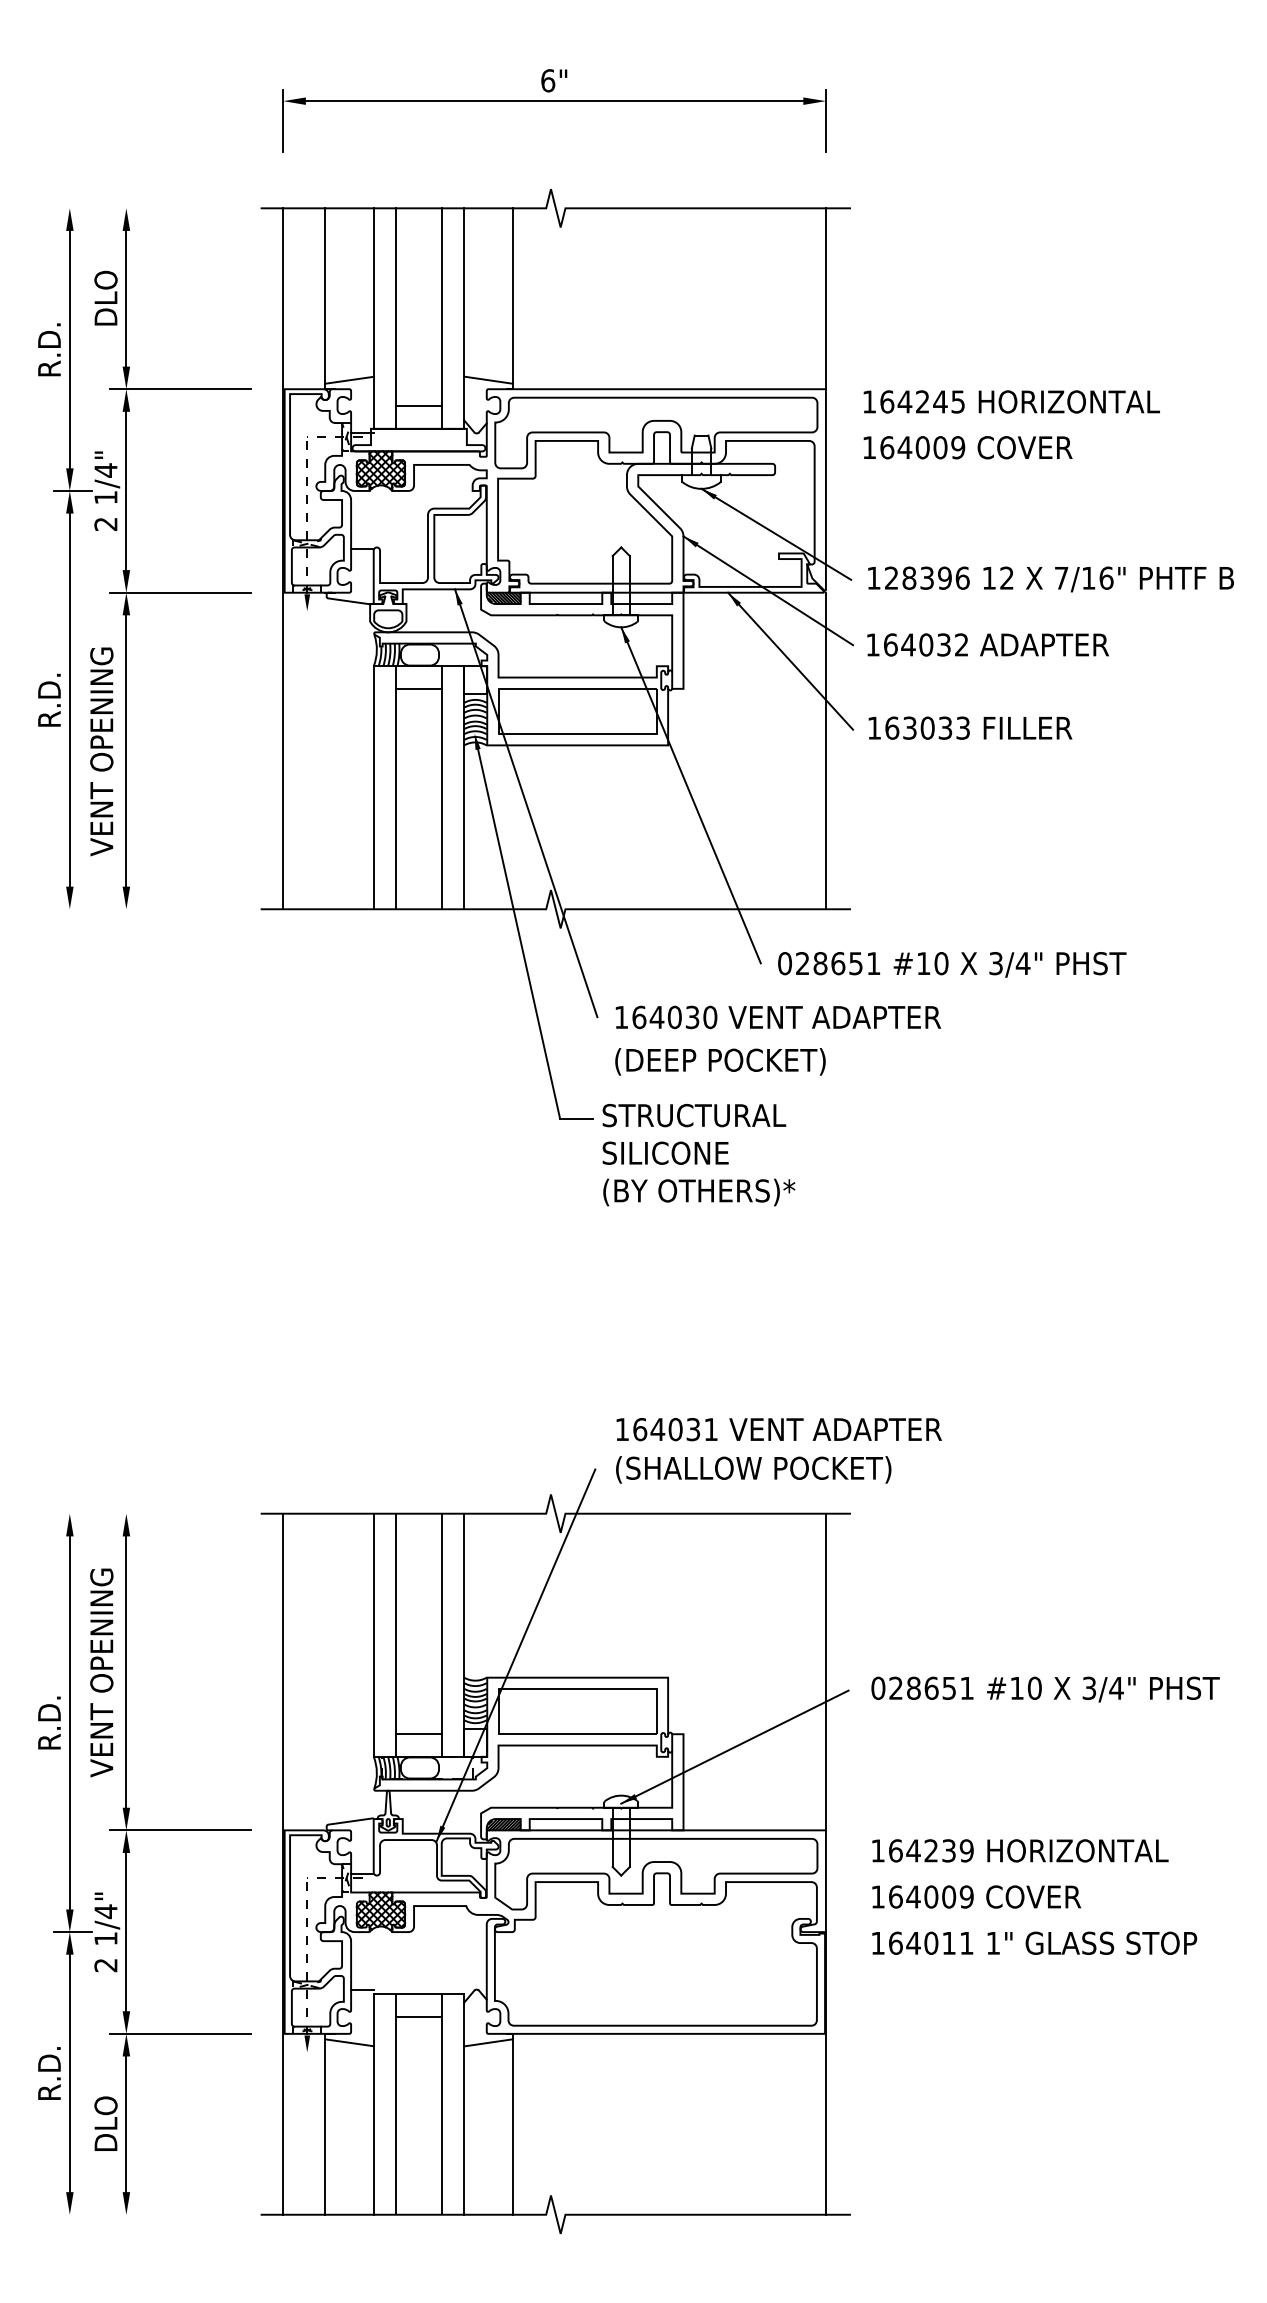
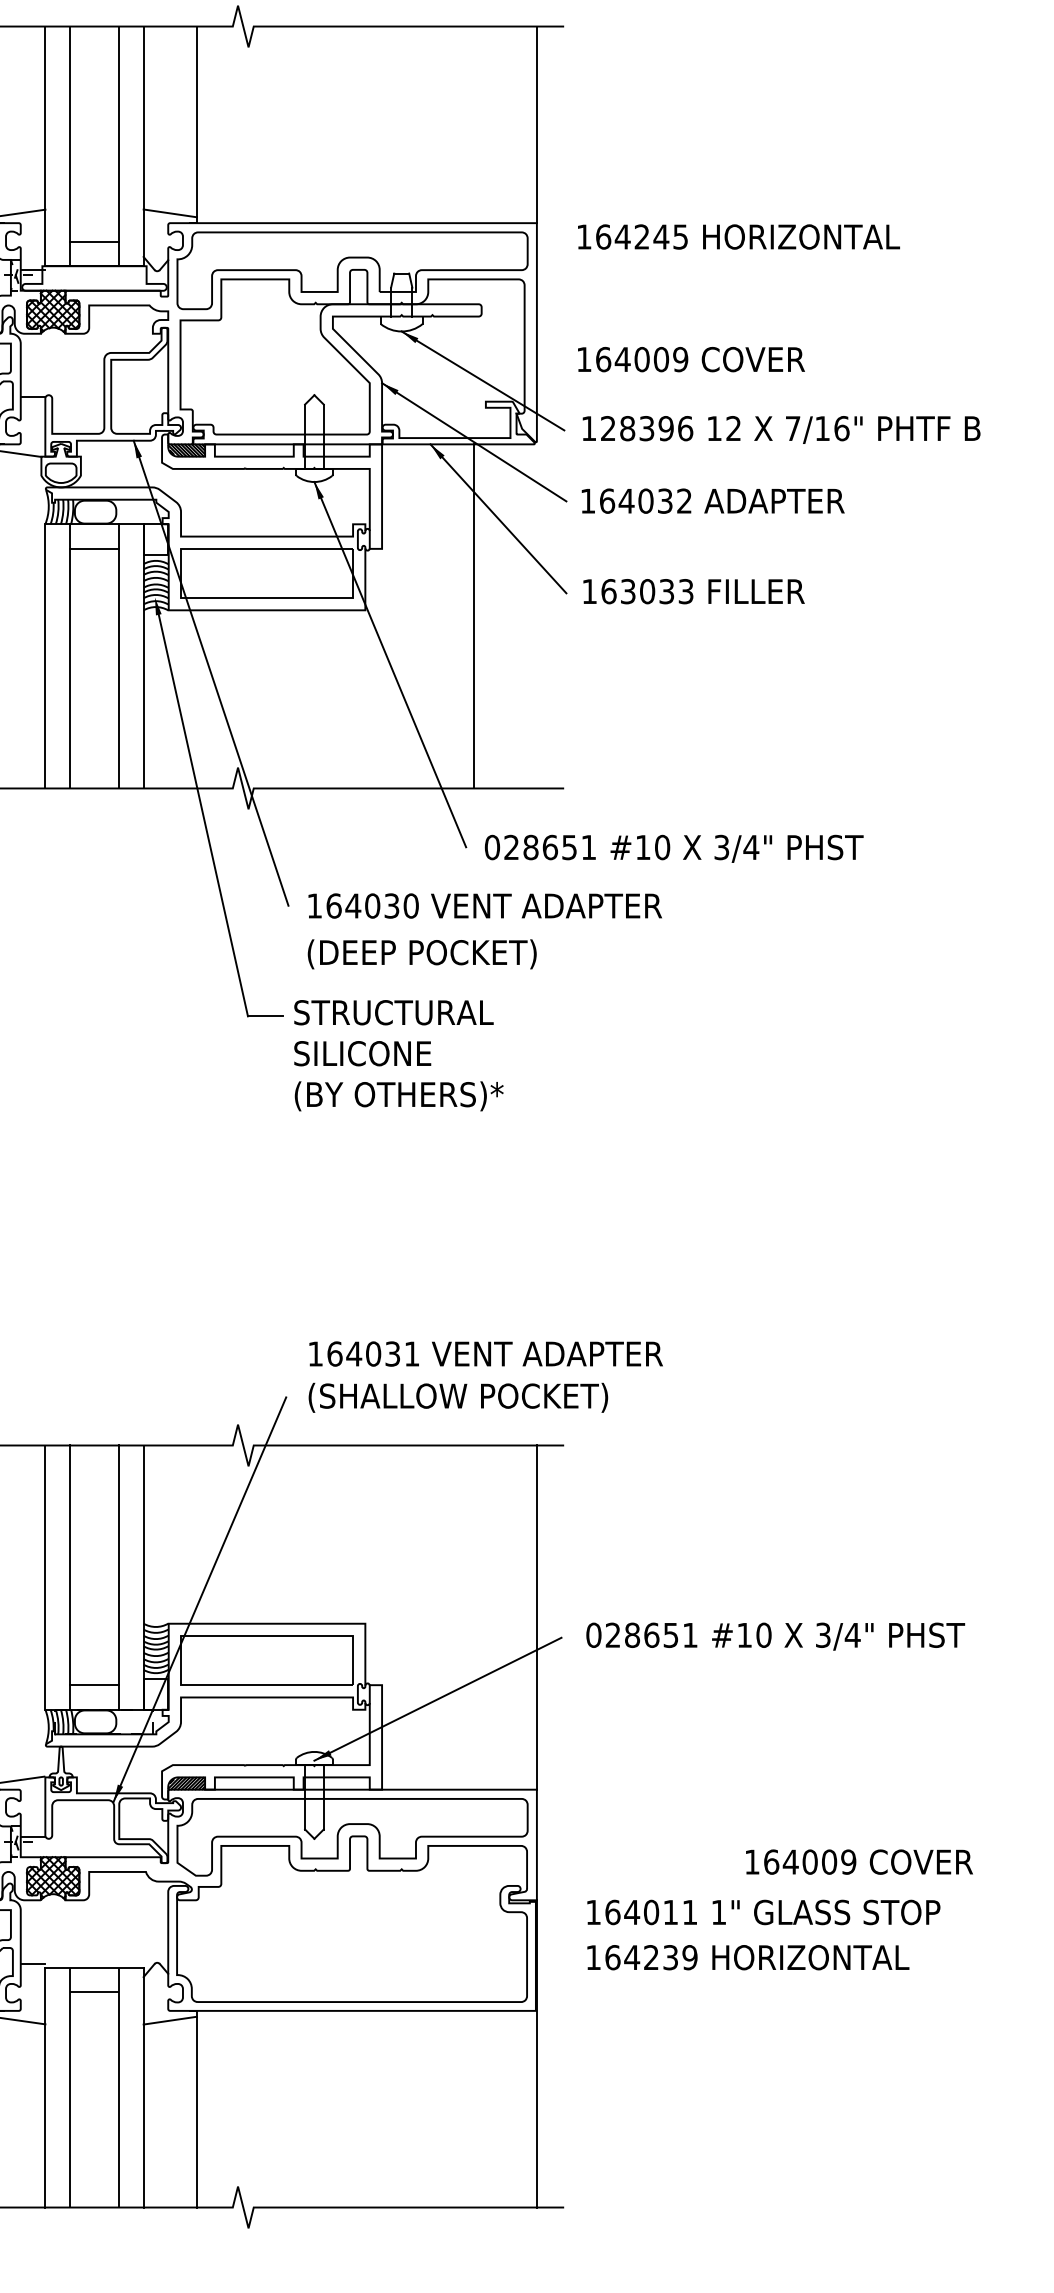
text: (967, 447) -> (690, 359), moved
line: (825, 750) -> (473, 615), moved
text: (1020, 1850) -> (748, 1957), moved
text: (976, 1896) -> (859, 1861), moved

